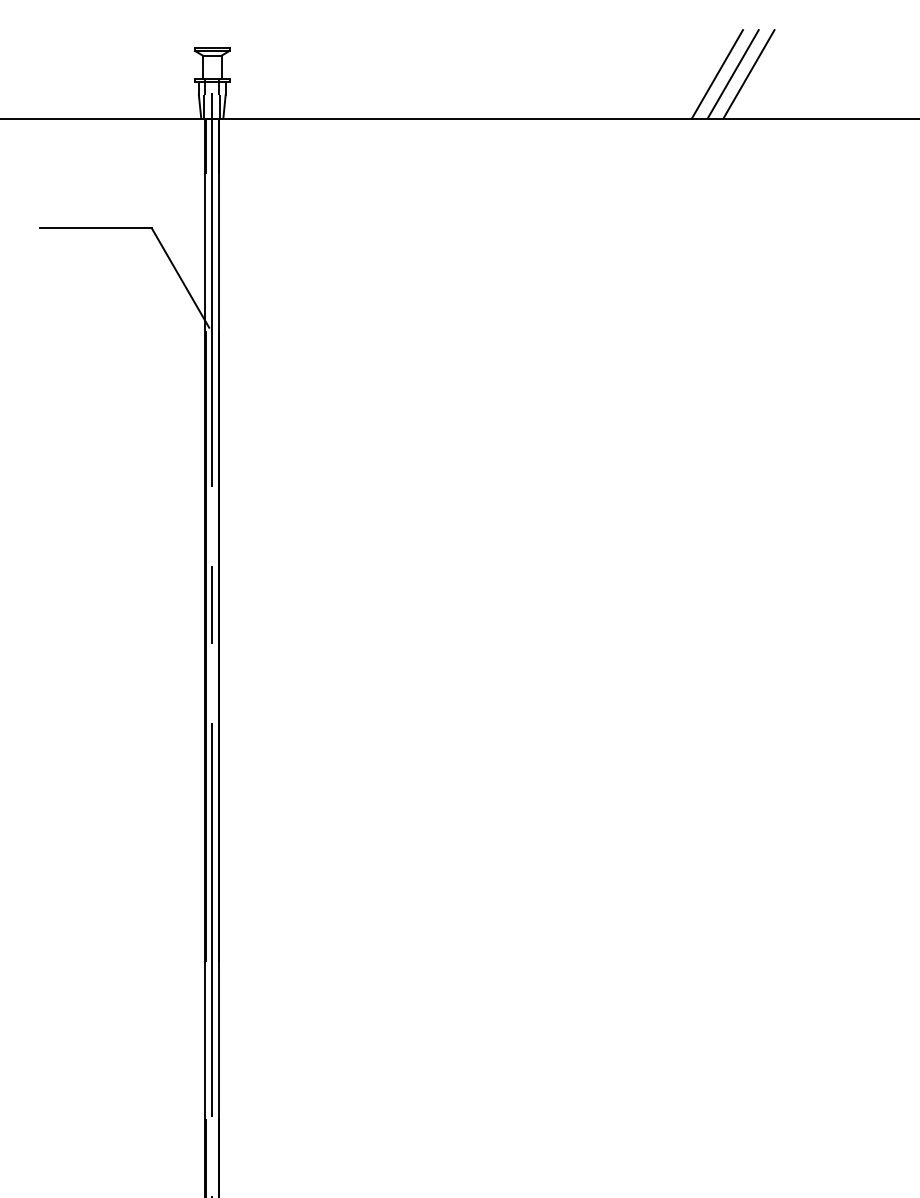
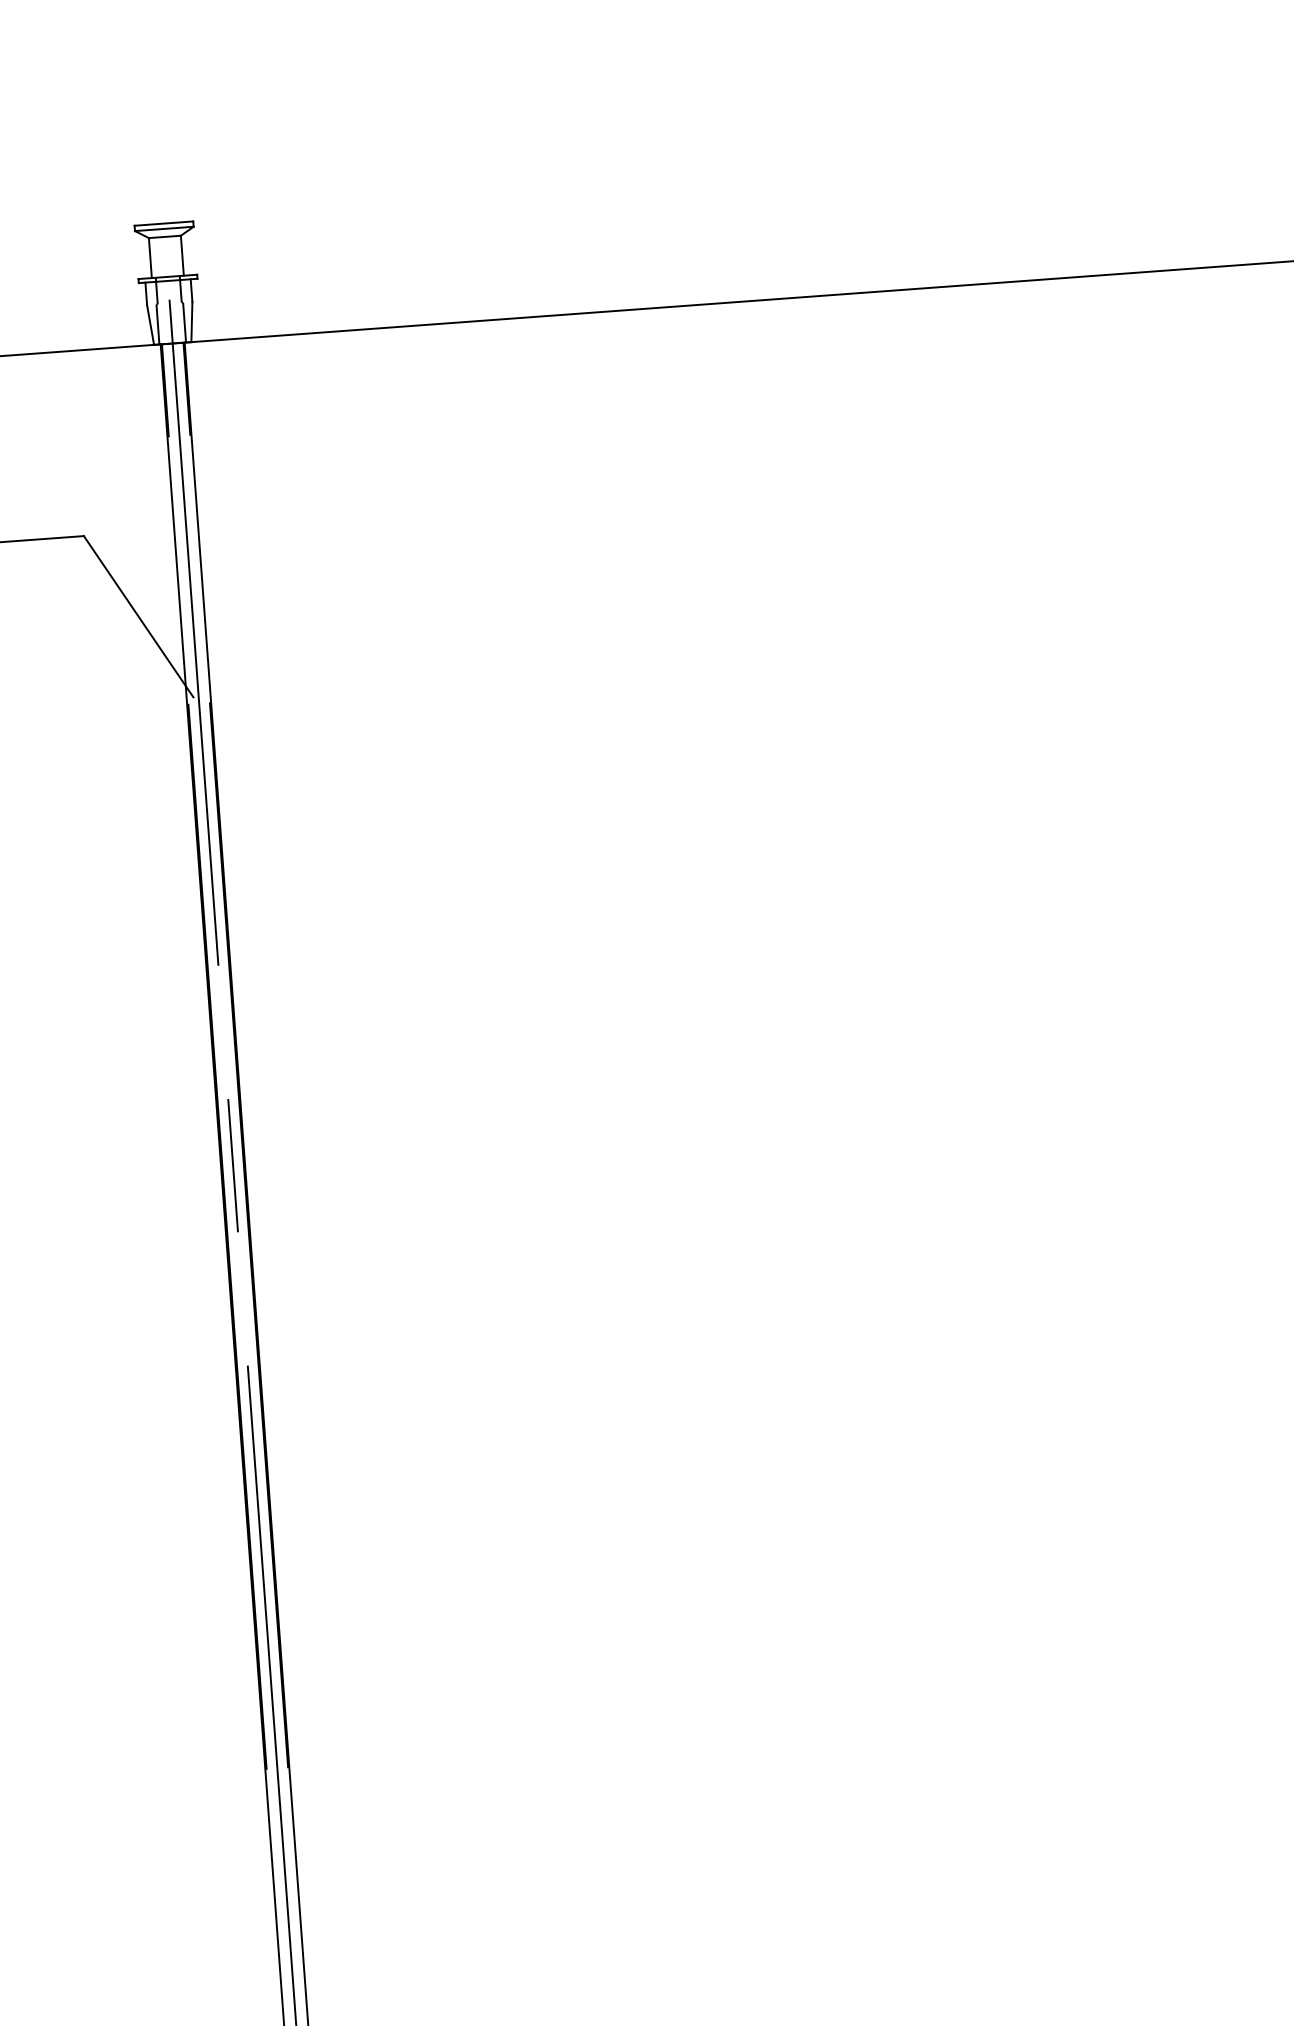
line: (716, 74) -> (1019, 206), removed
line: (732, 74) -> (1046, 204), removed
line: (748, 74) -> (1073, 202), removed

